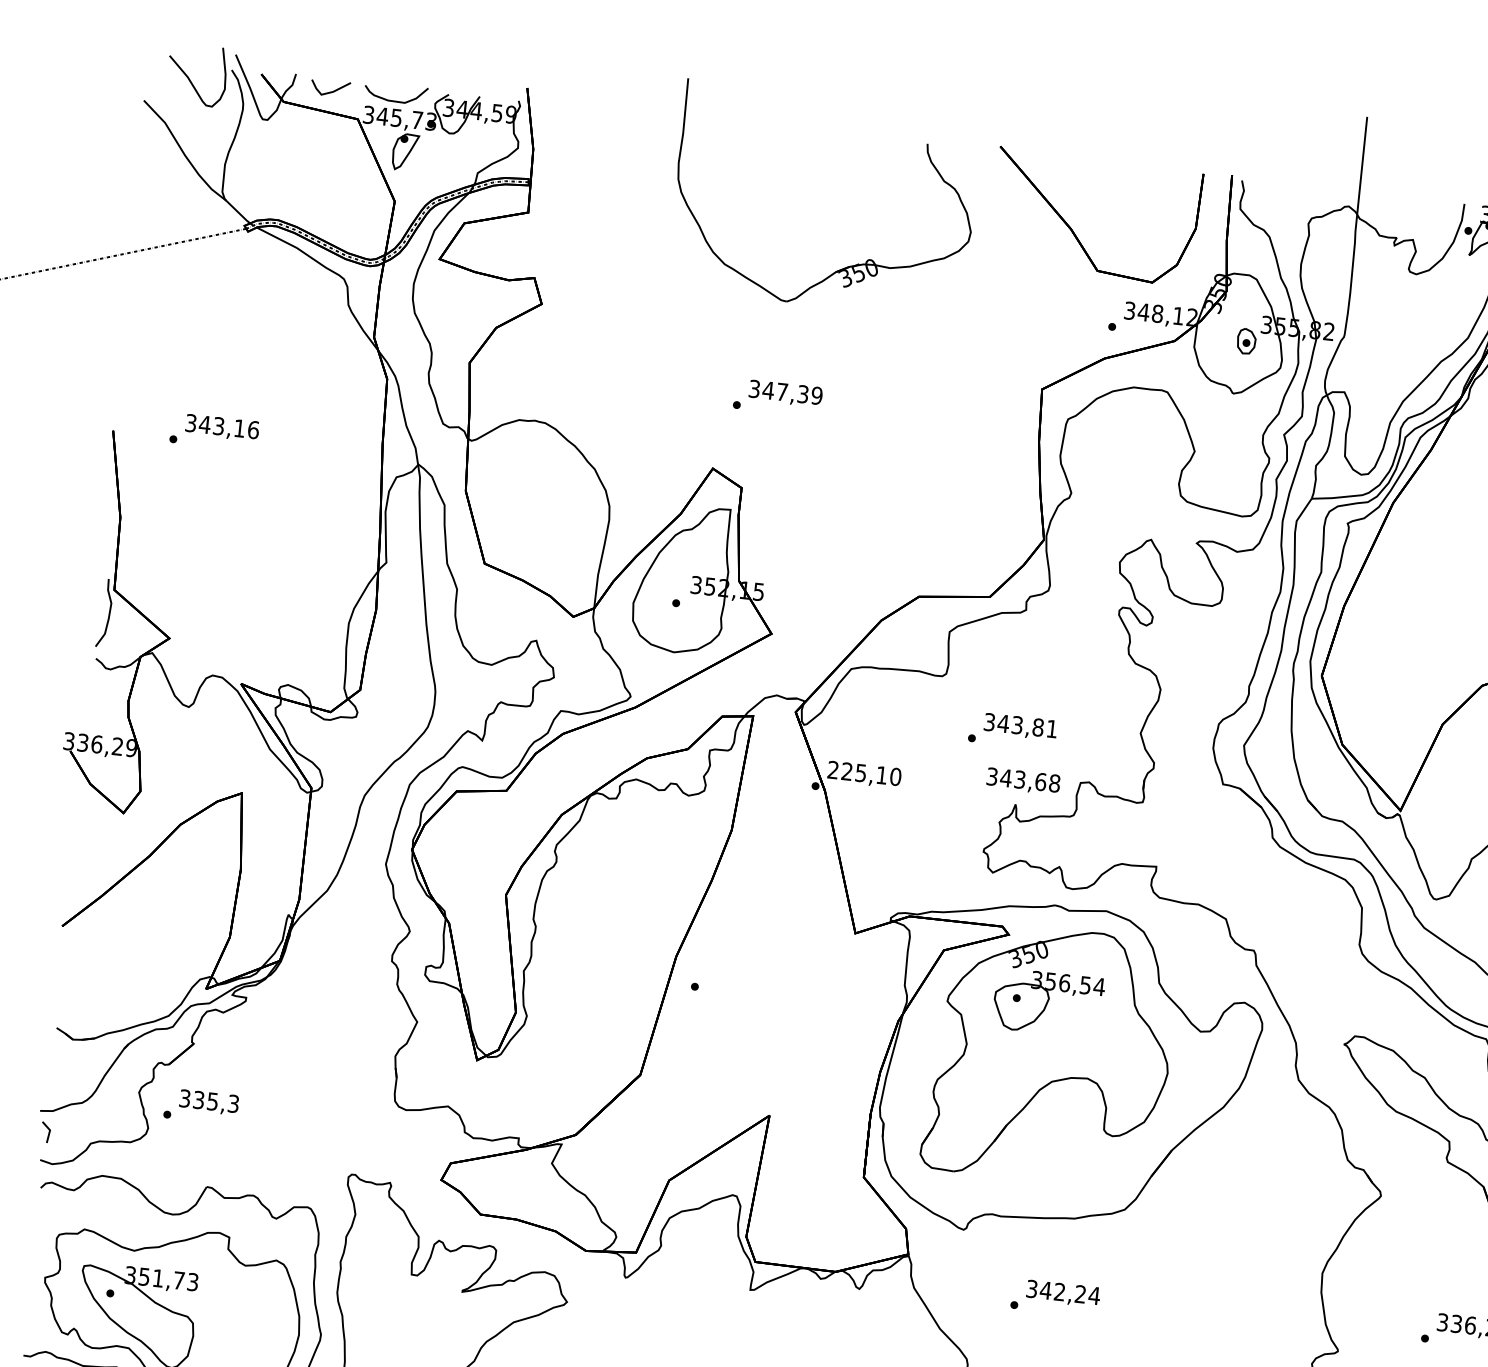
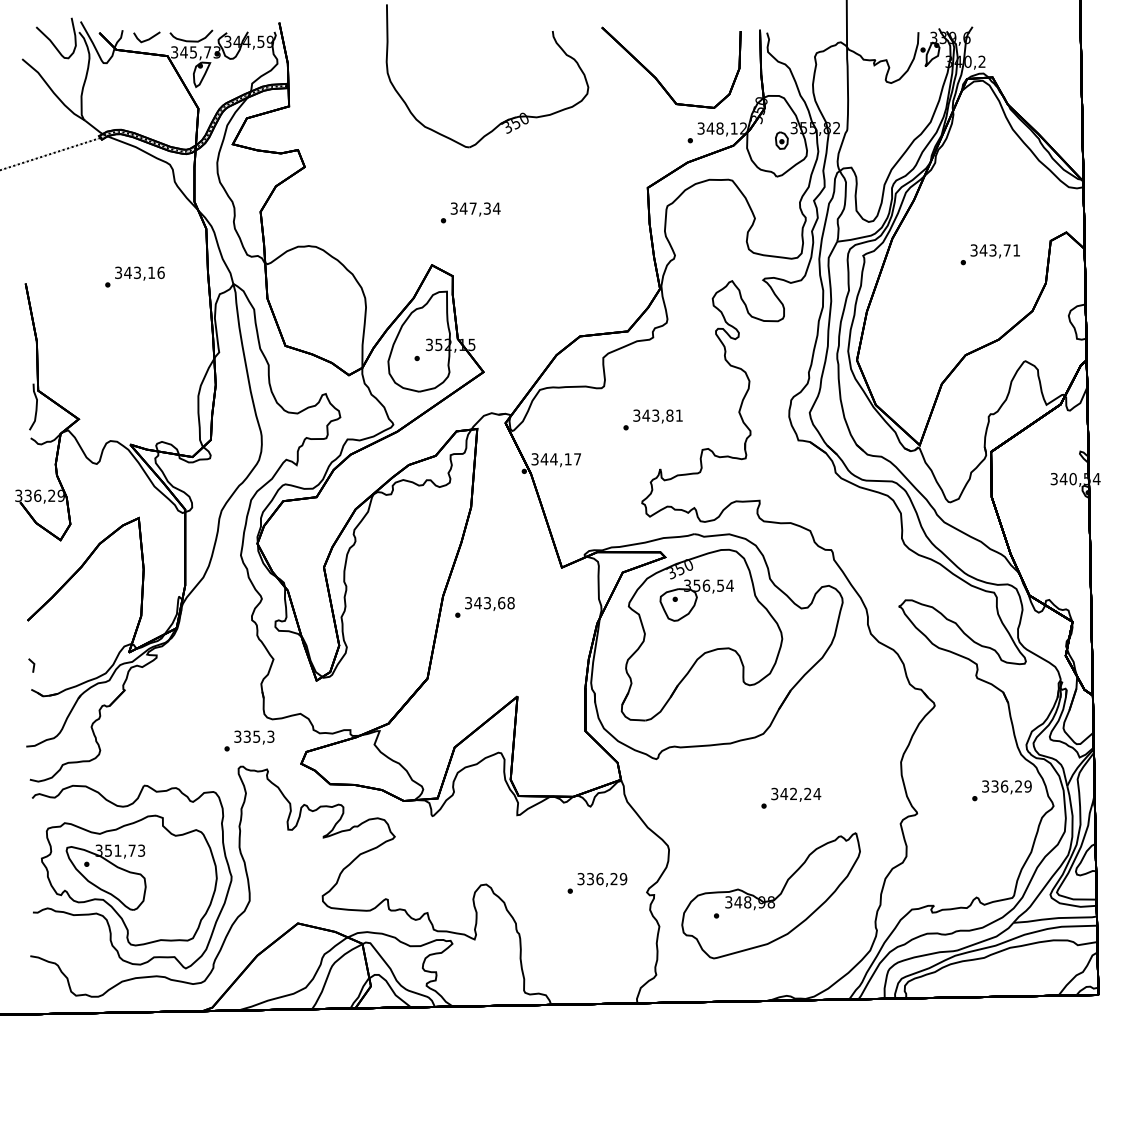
text: (816, 395) -> (496, 208), 347,39 -> 347,34
text: (213, 431) -> (134, 276), moved
text: (864, 773) -> (556, 459), 225,10 -> 344,17
text: (1022, 780) -> (489, 603), moved
text: (201, 1105) -> (249, 740), moved
line: (48, 1132) -> (33, 665), moved
text: (1056, 1296) -> (791, 797), moved

